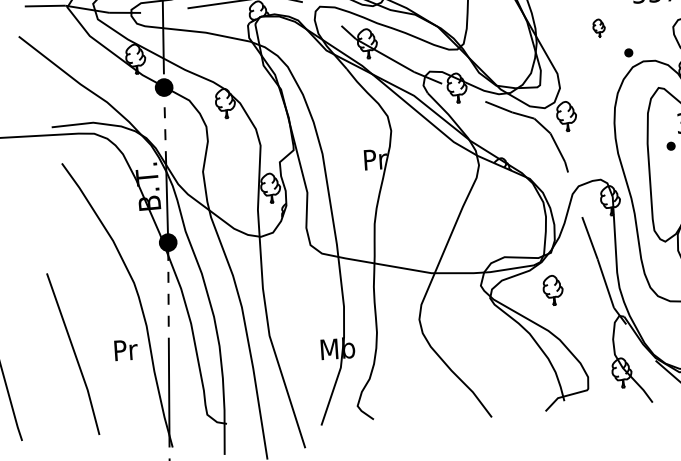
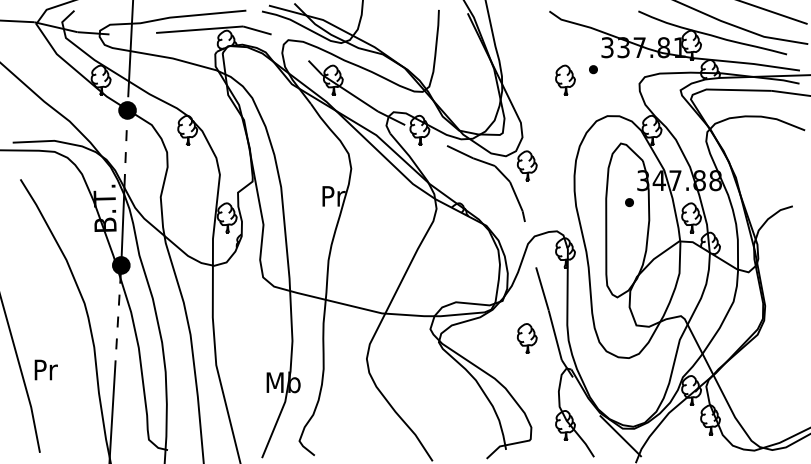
part: (599, 27) -> (565, 79), size x1.67
part: (628, 52) -> (593, 69), moved
part: (553, 290) -> (527, 338), moved
text: (125, 349) -> (45, 369), moved

